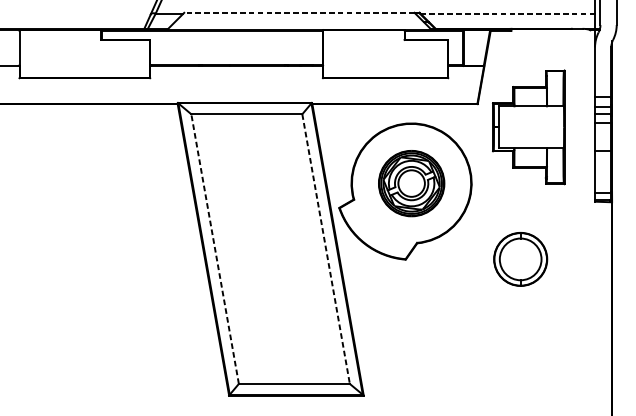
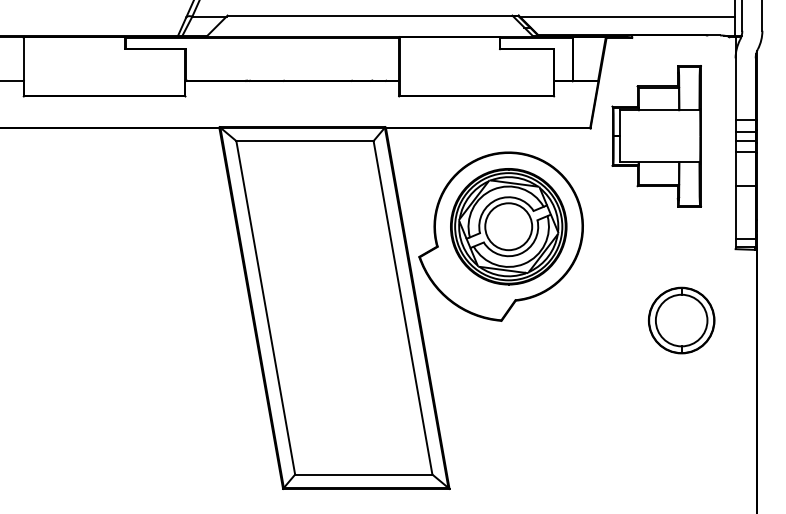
line: (298, 12) -> (369, 15), dashed -> solid
line: (507, 13) -> (627, 16), dashed -> solid
part: (528, 127) -> (656, 136), moved
part: (411, 183) -> (508, 226), size x1.43
line: (214, 248) -> (265, 307), dashed -> solid
line: (326, 249) -> (403, 308), dashed -> solid
part: (520, 259) -> (681, 320), moved

